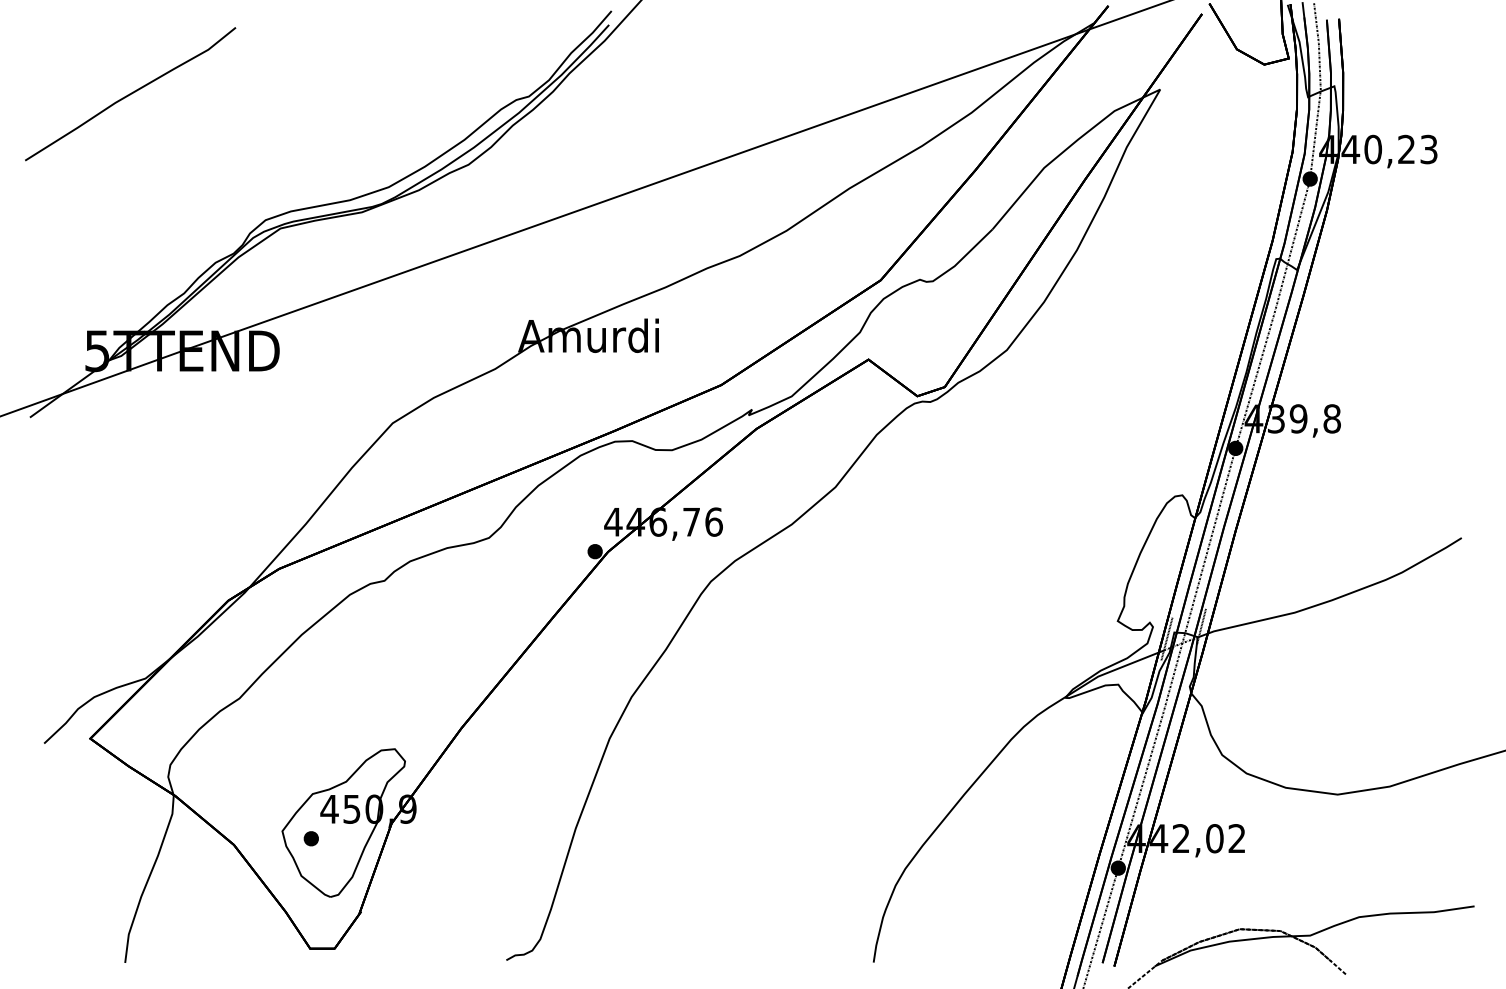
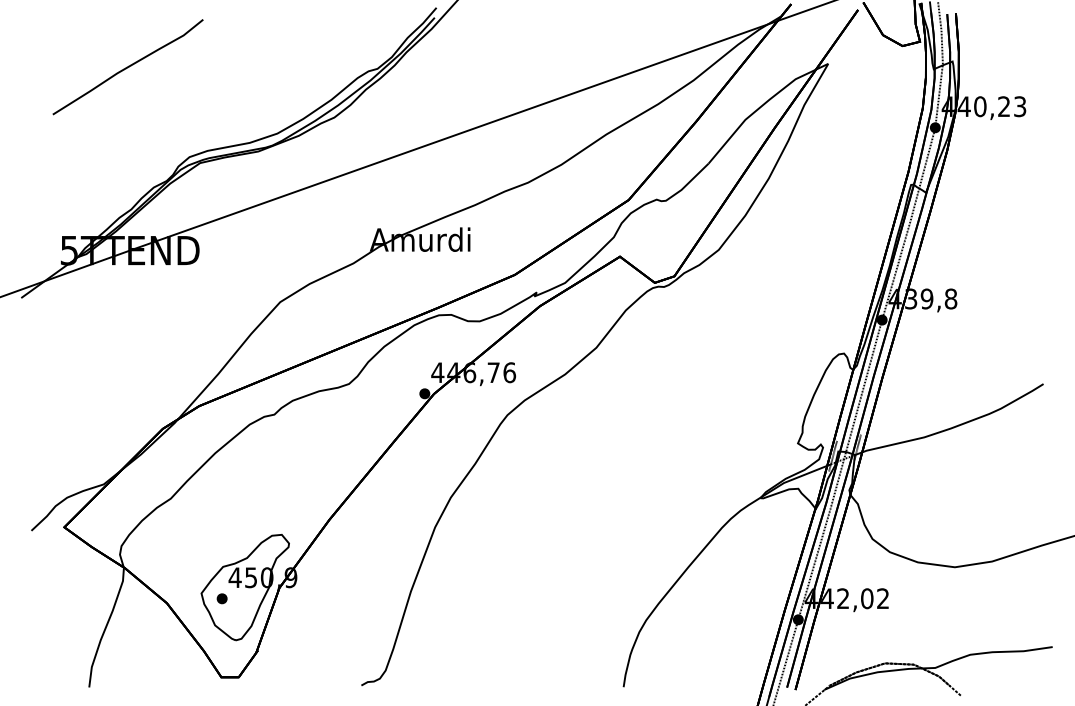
curve: (129, 94) -> (127, 67), moved

